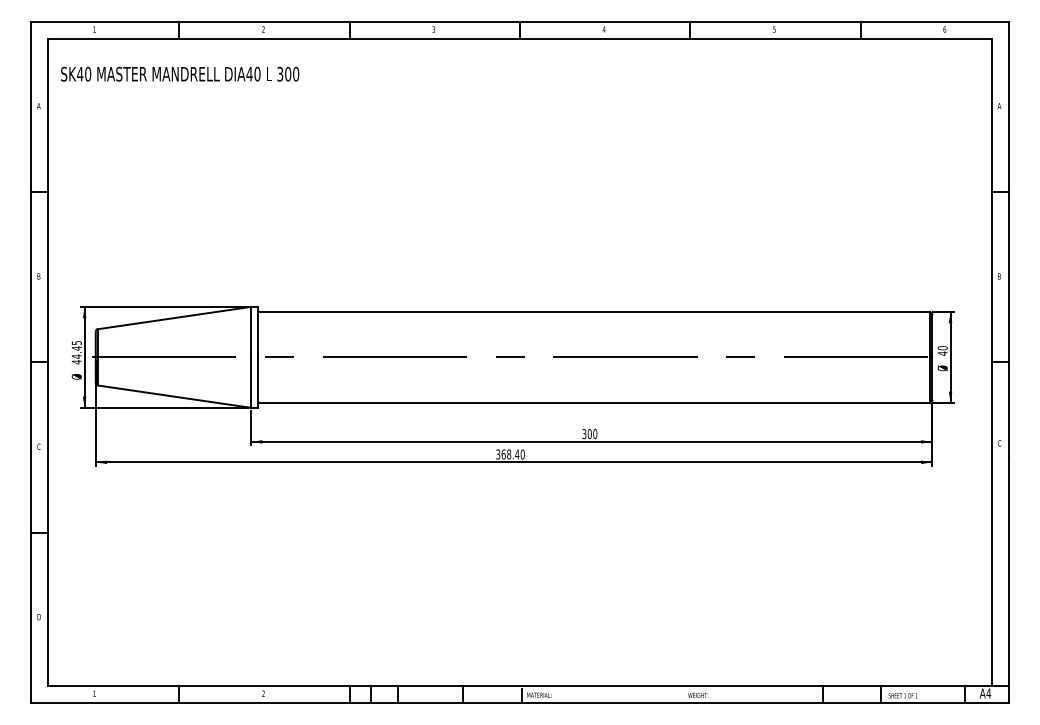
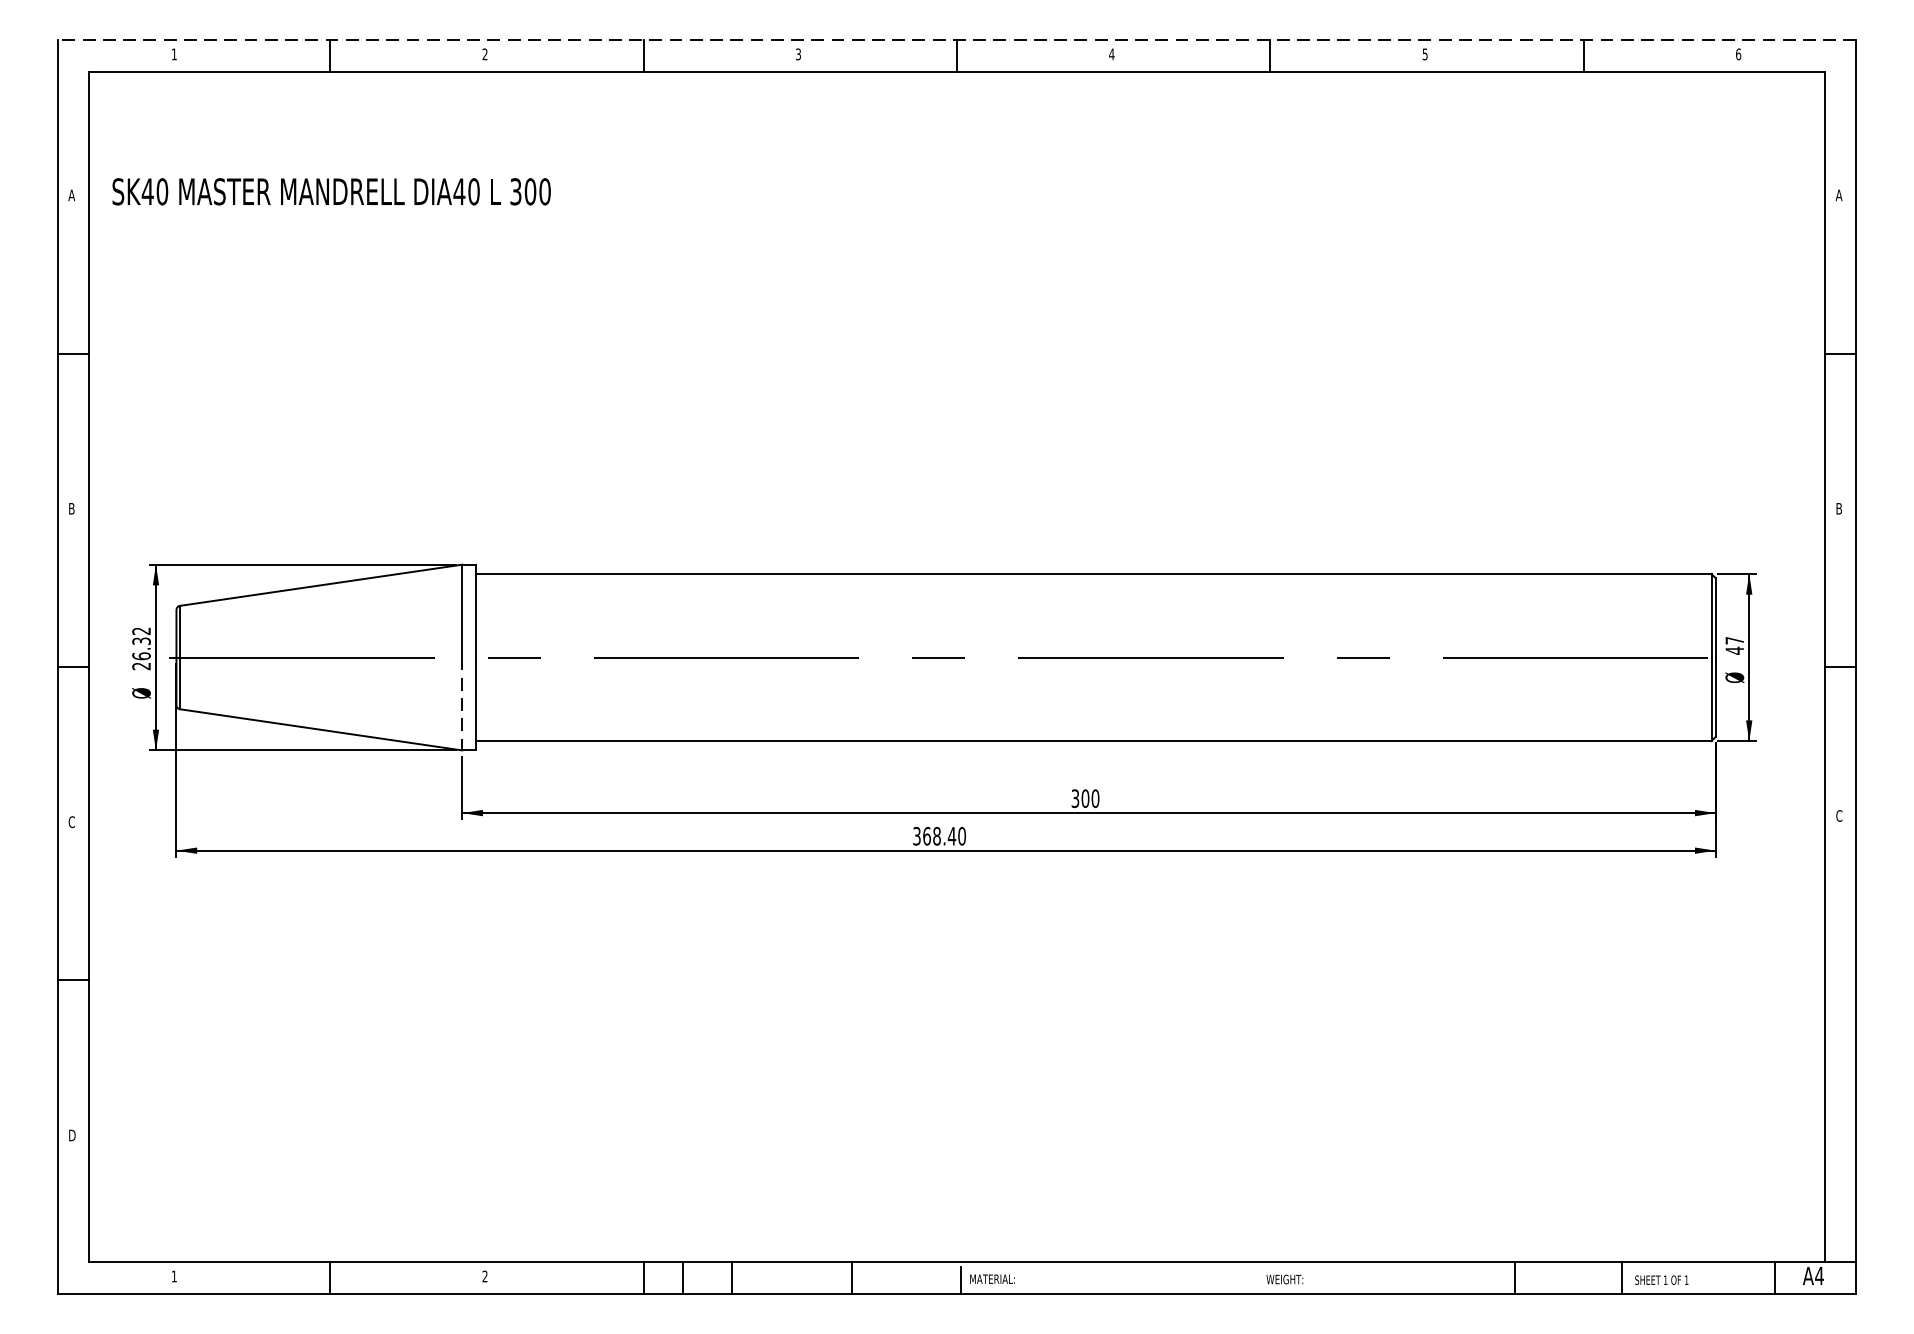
line: (520, 21) -> (957, 39), solid -> dashed
text: (180, 73) -> (332, 190), moved
text: (942, 348) -> (1734, 641), 40 -> 47
text: (76, 352) -> (141, 648), 44.45 -> 26.32
line: (251, 383) -> (462, 705), solid -> dashed

